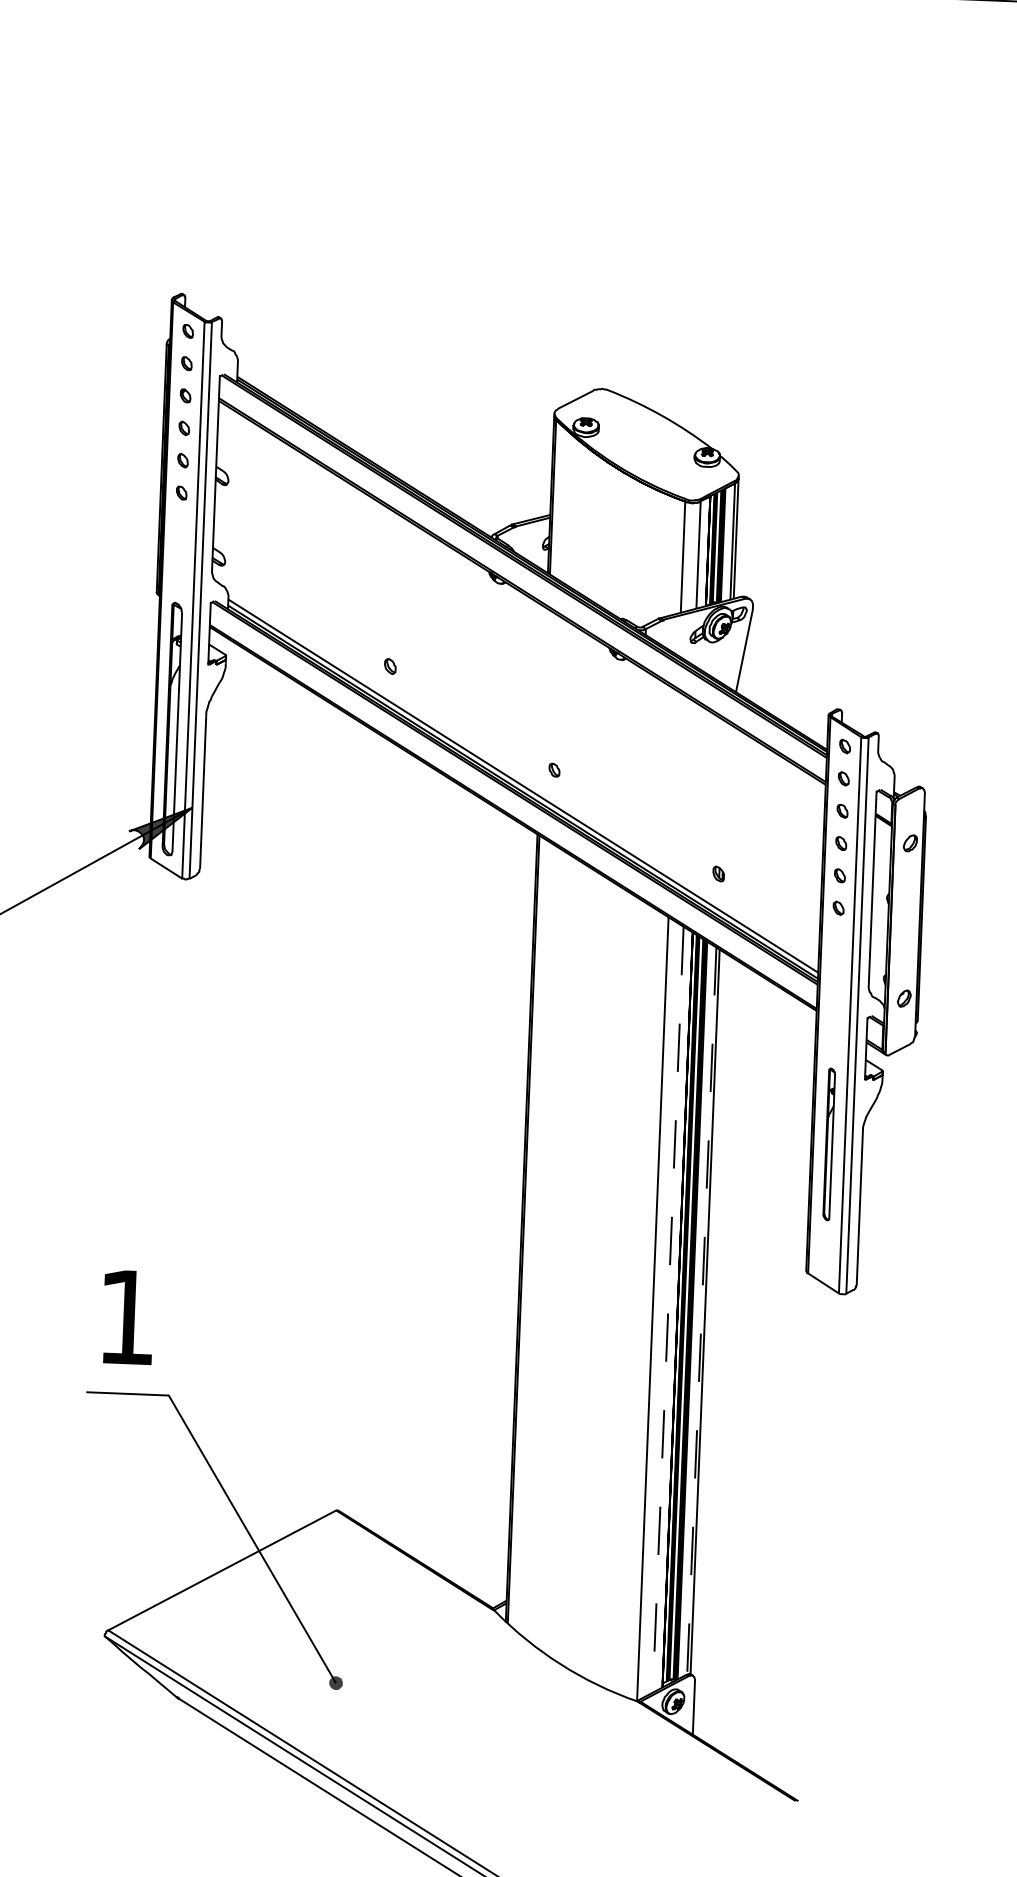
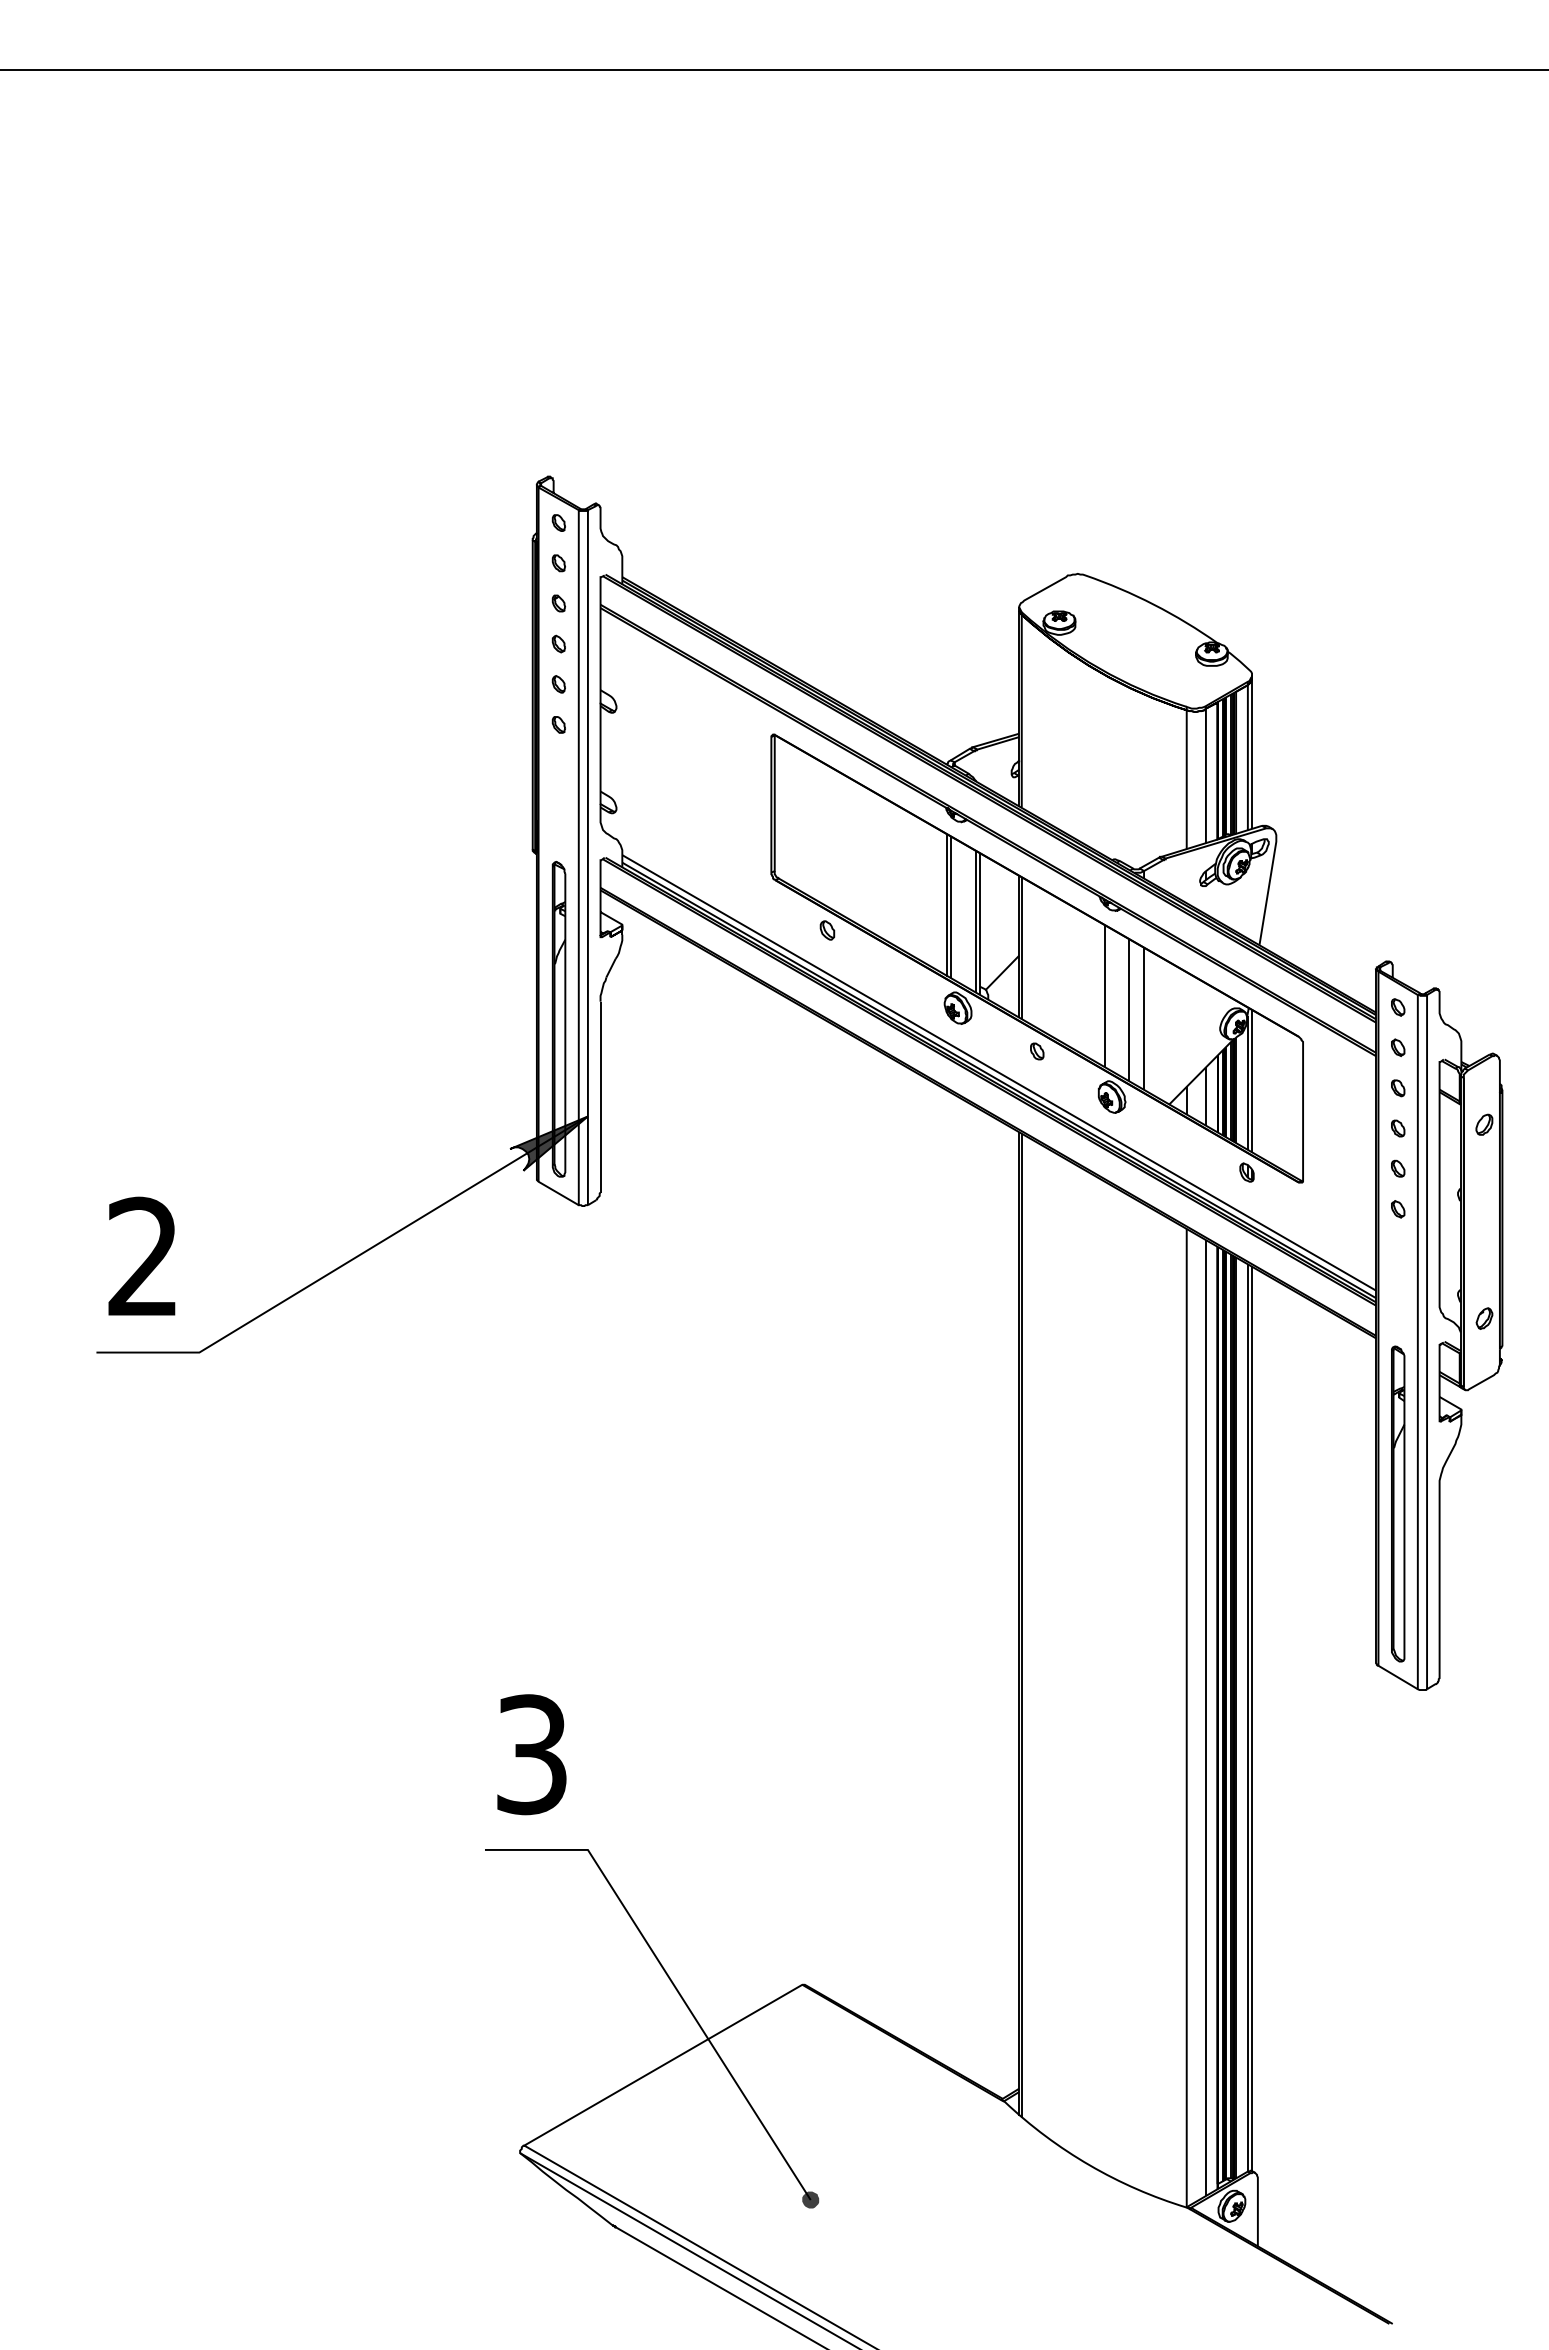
part: (556, 695) -> (1036, 958), added
part: (829, 1144) -> (1398, 1503), size x1.67
line: (667, 1310) -> (1205, 1718), dashed -> solid
line: (701, 1311) -> (1247, 1718), dashed -> solid
text: (126, 1317) -> (531, 1754), 1 -> 3

